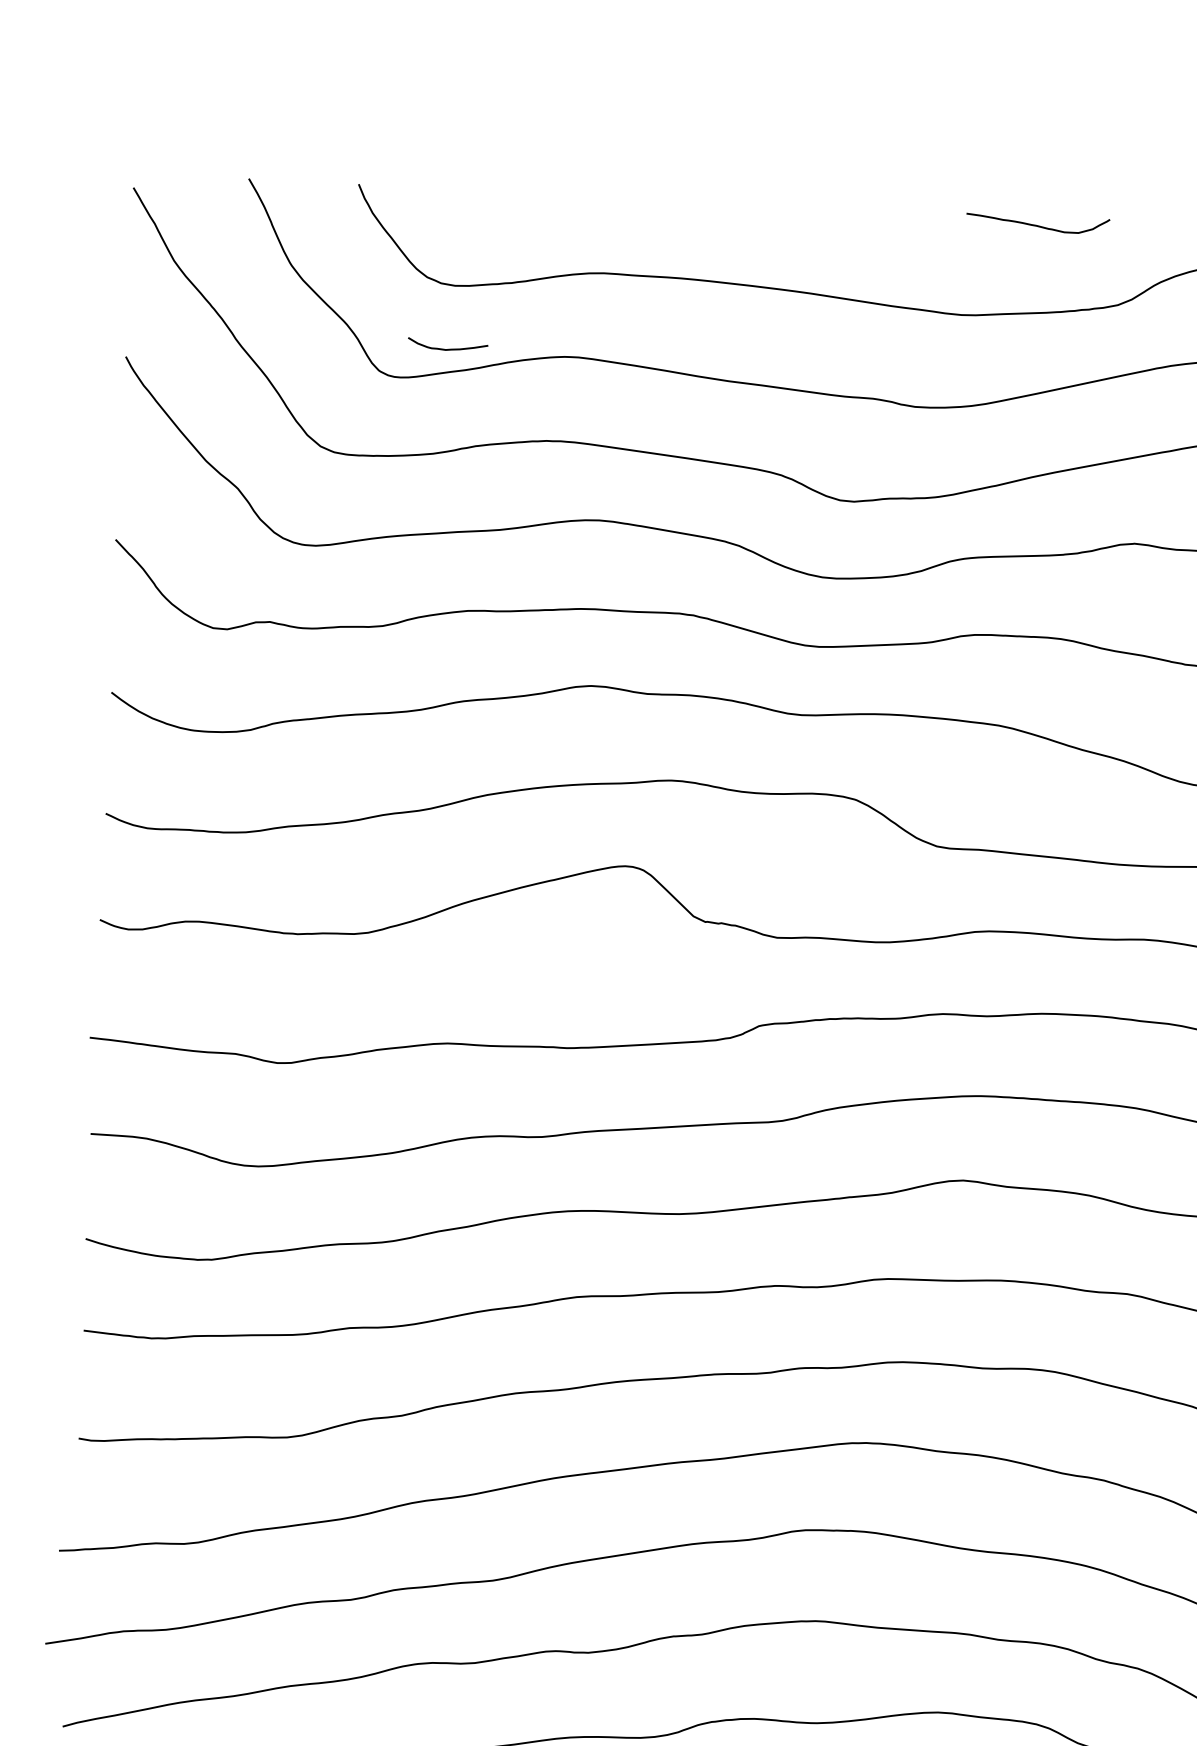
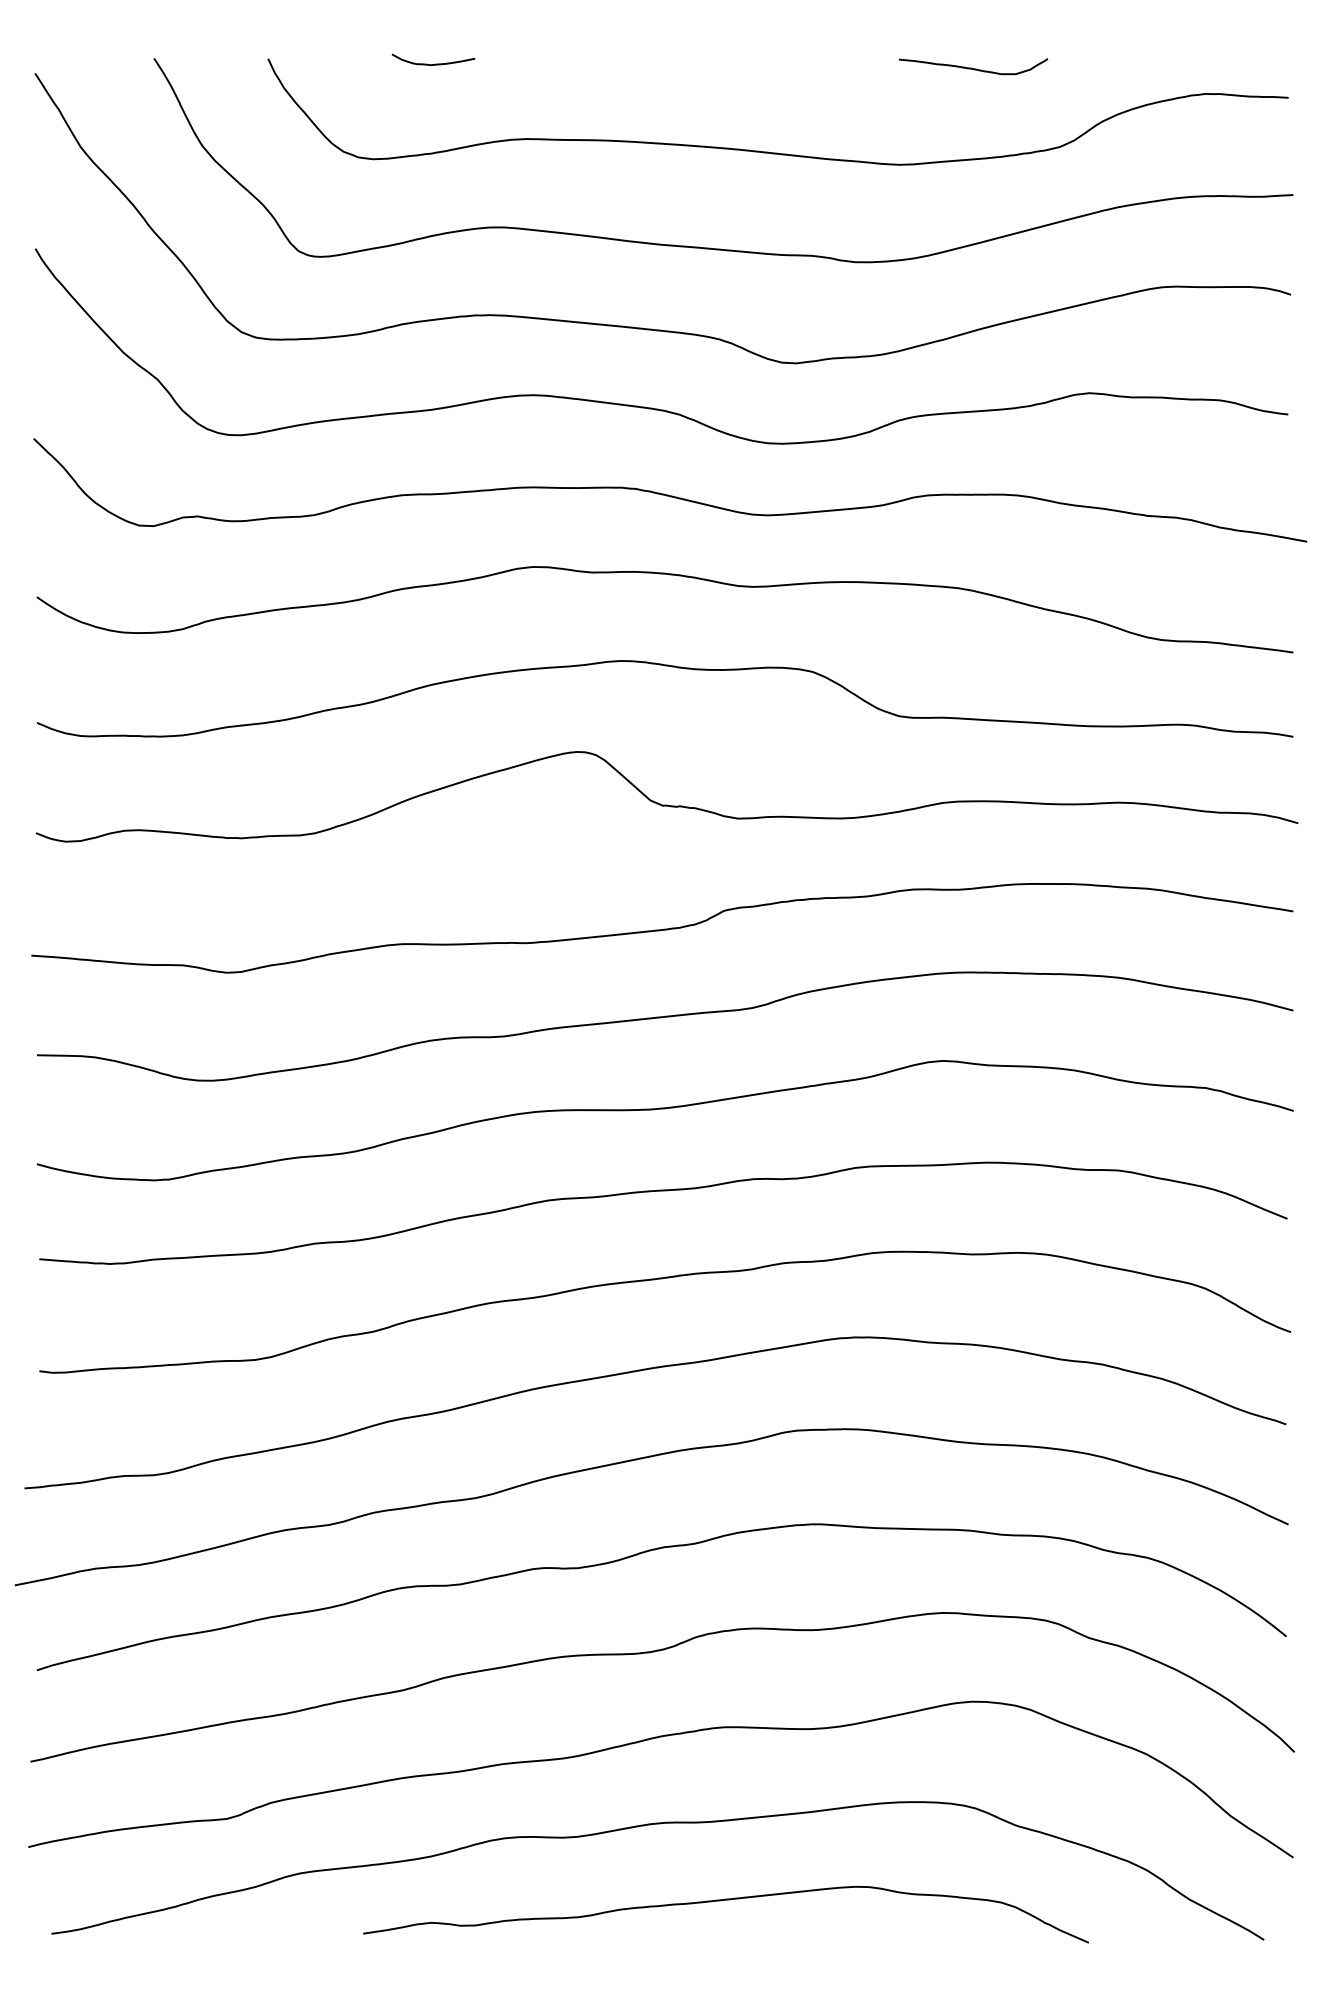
curve: (448, 348) -> (434, 63), moved

